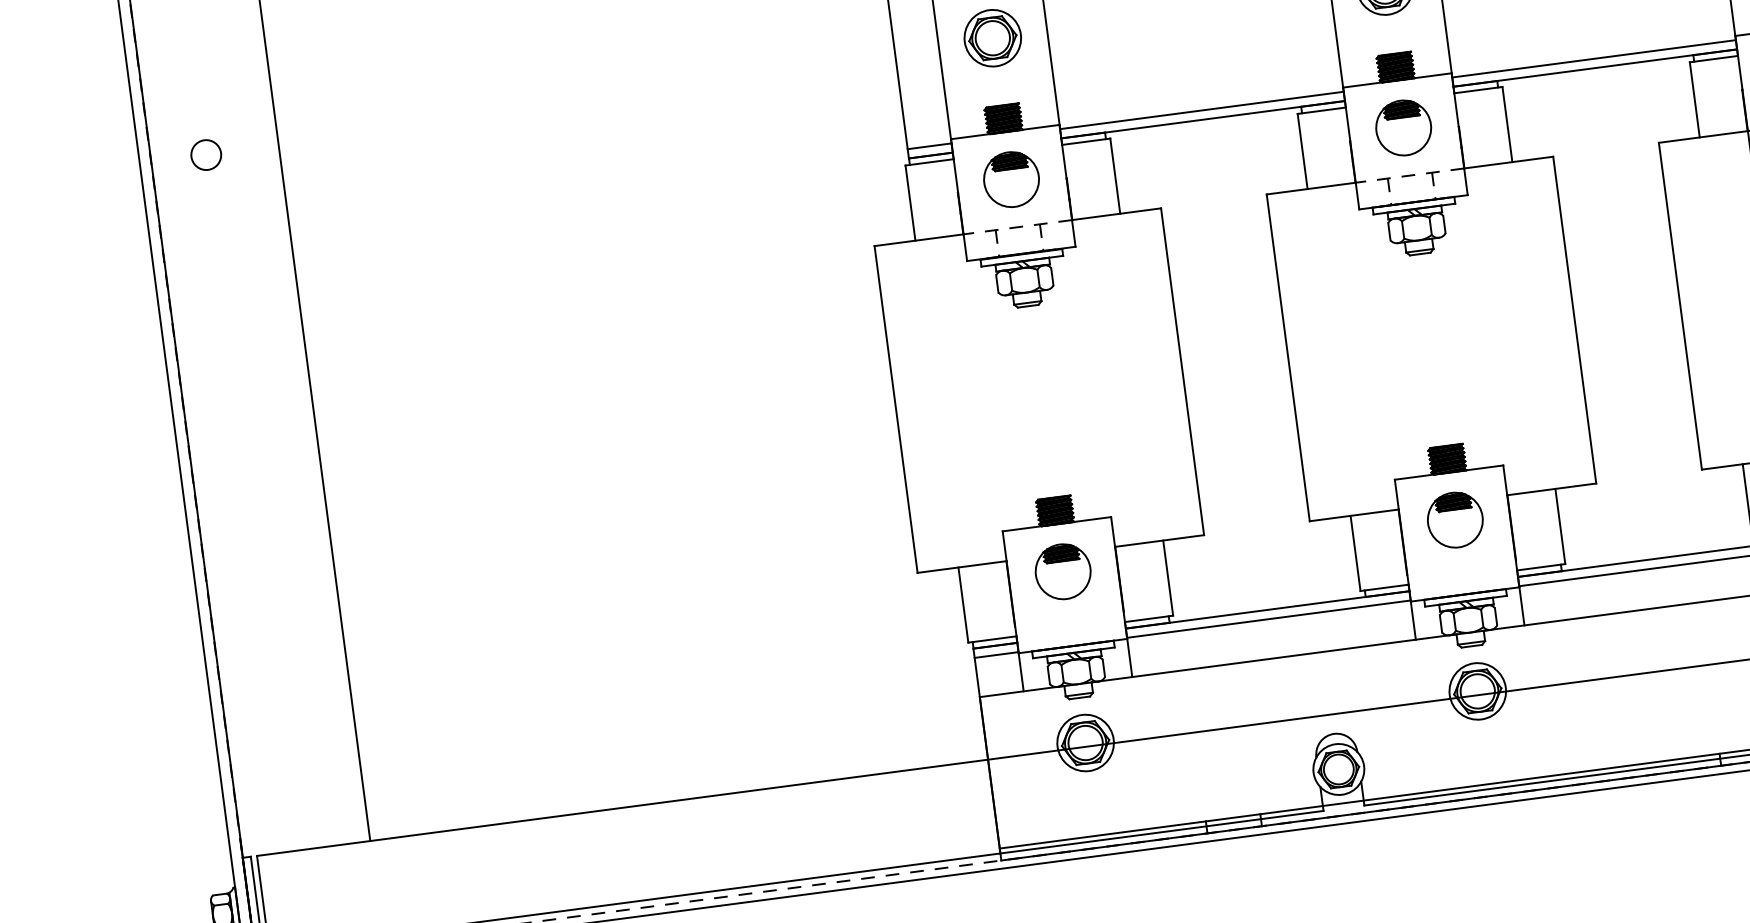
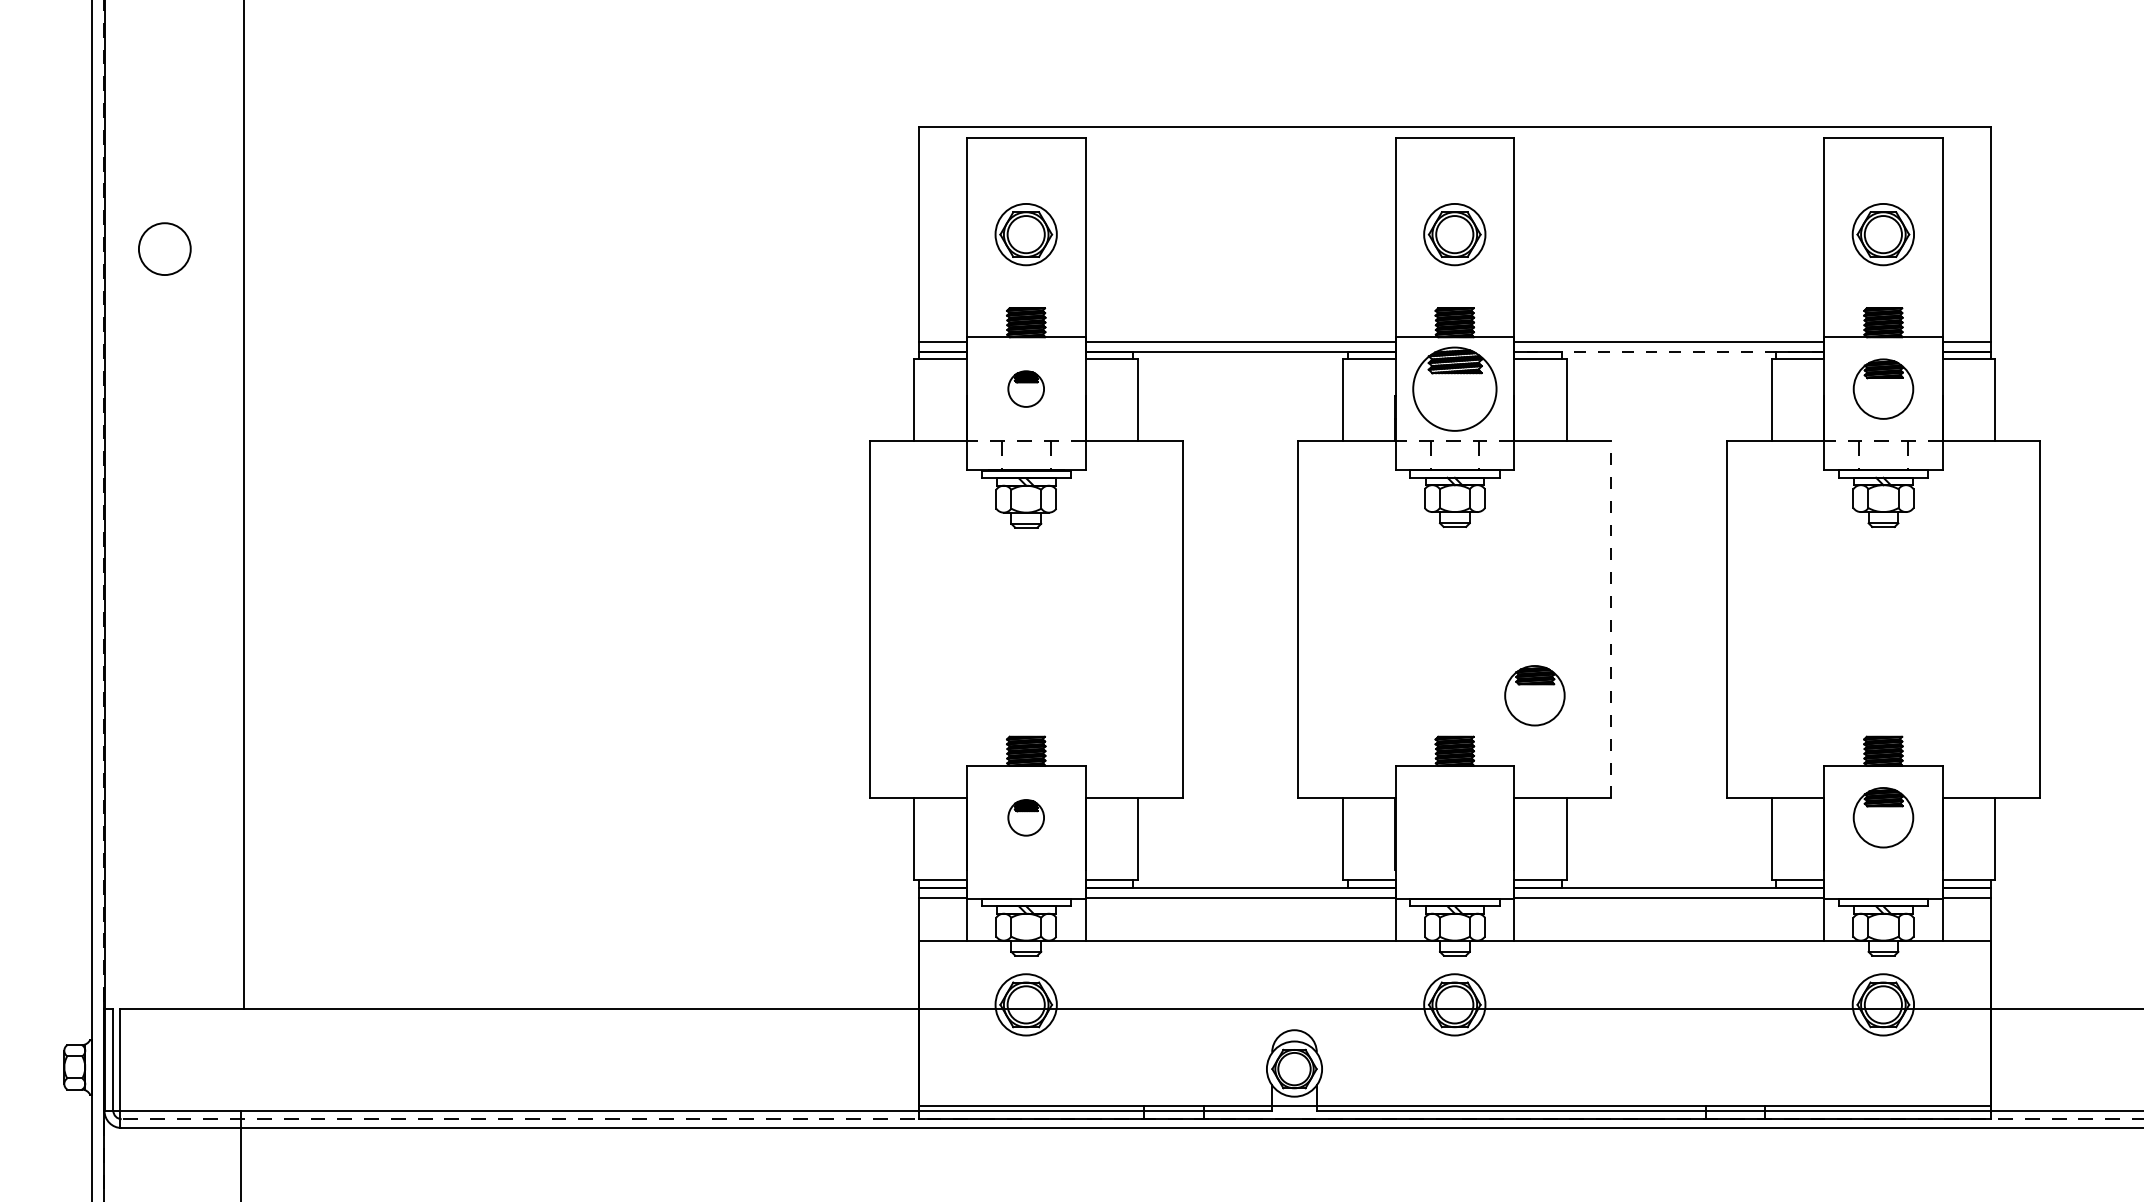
line: (1595, 67) -> (1669, 351), solid -> dashed
part: (1403, 127) -> (1454, 388), size x1.4
circle: (206, 154) -> (164, 248), size x1.6
part: (1010, 179) -> (1025, 388), size x0.6
line: (1574, 319) -> (1611, 619), solid -> dashed
part: (1454, 519) -> (1534, 695), moved
part: (1062, 571) -> (1025, 817), size x0.6

